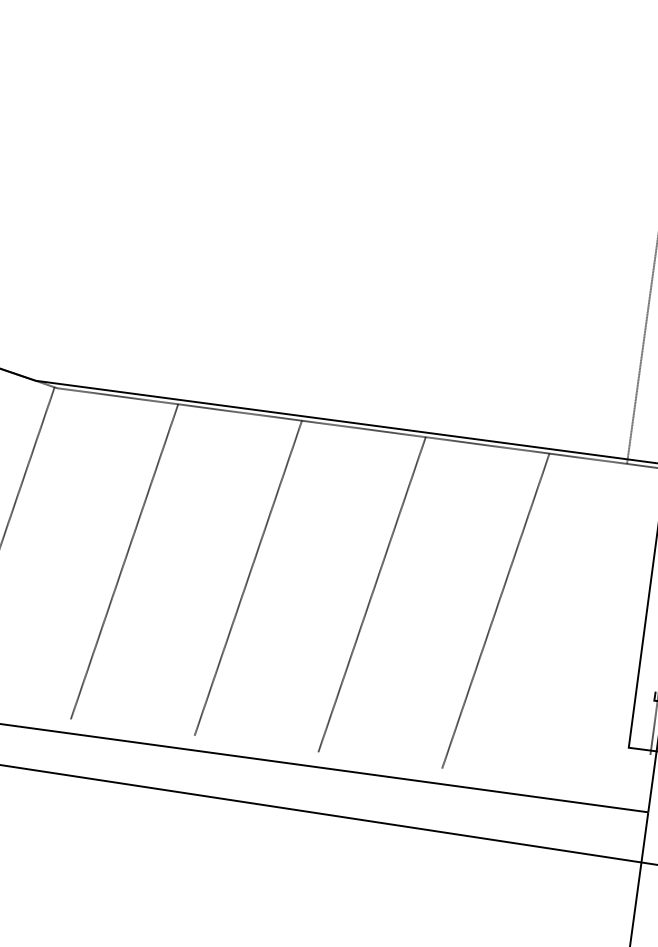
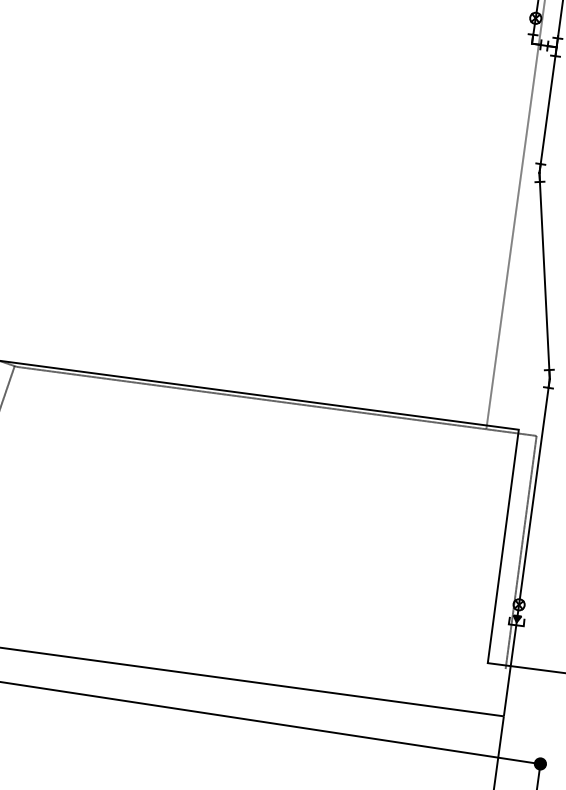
line: (124, 561) -> (72, 509), removed
line: (248, 578) -> (174, 523), removed
line: (372, 594) -> (276, 536), removed
line: (494, 611) -> (377, 550), removed

